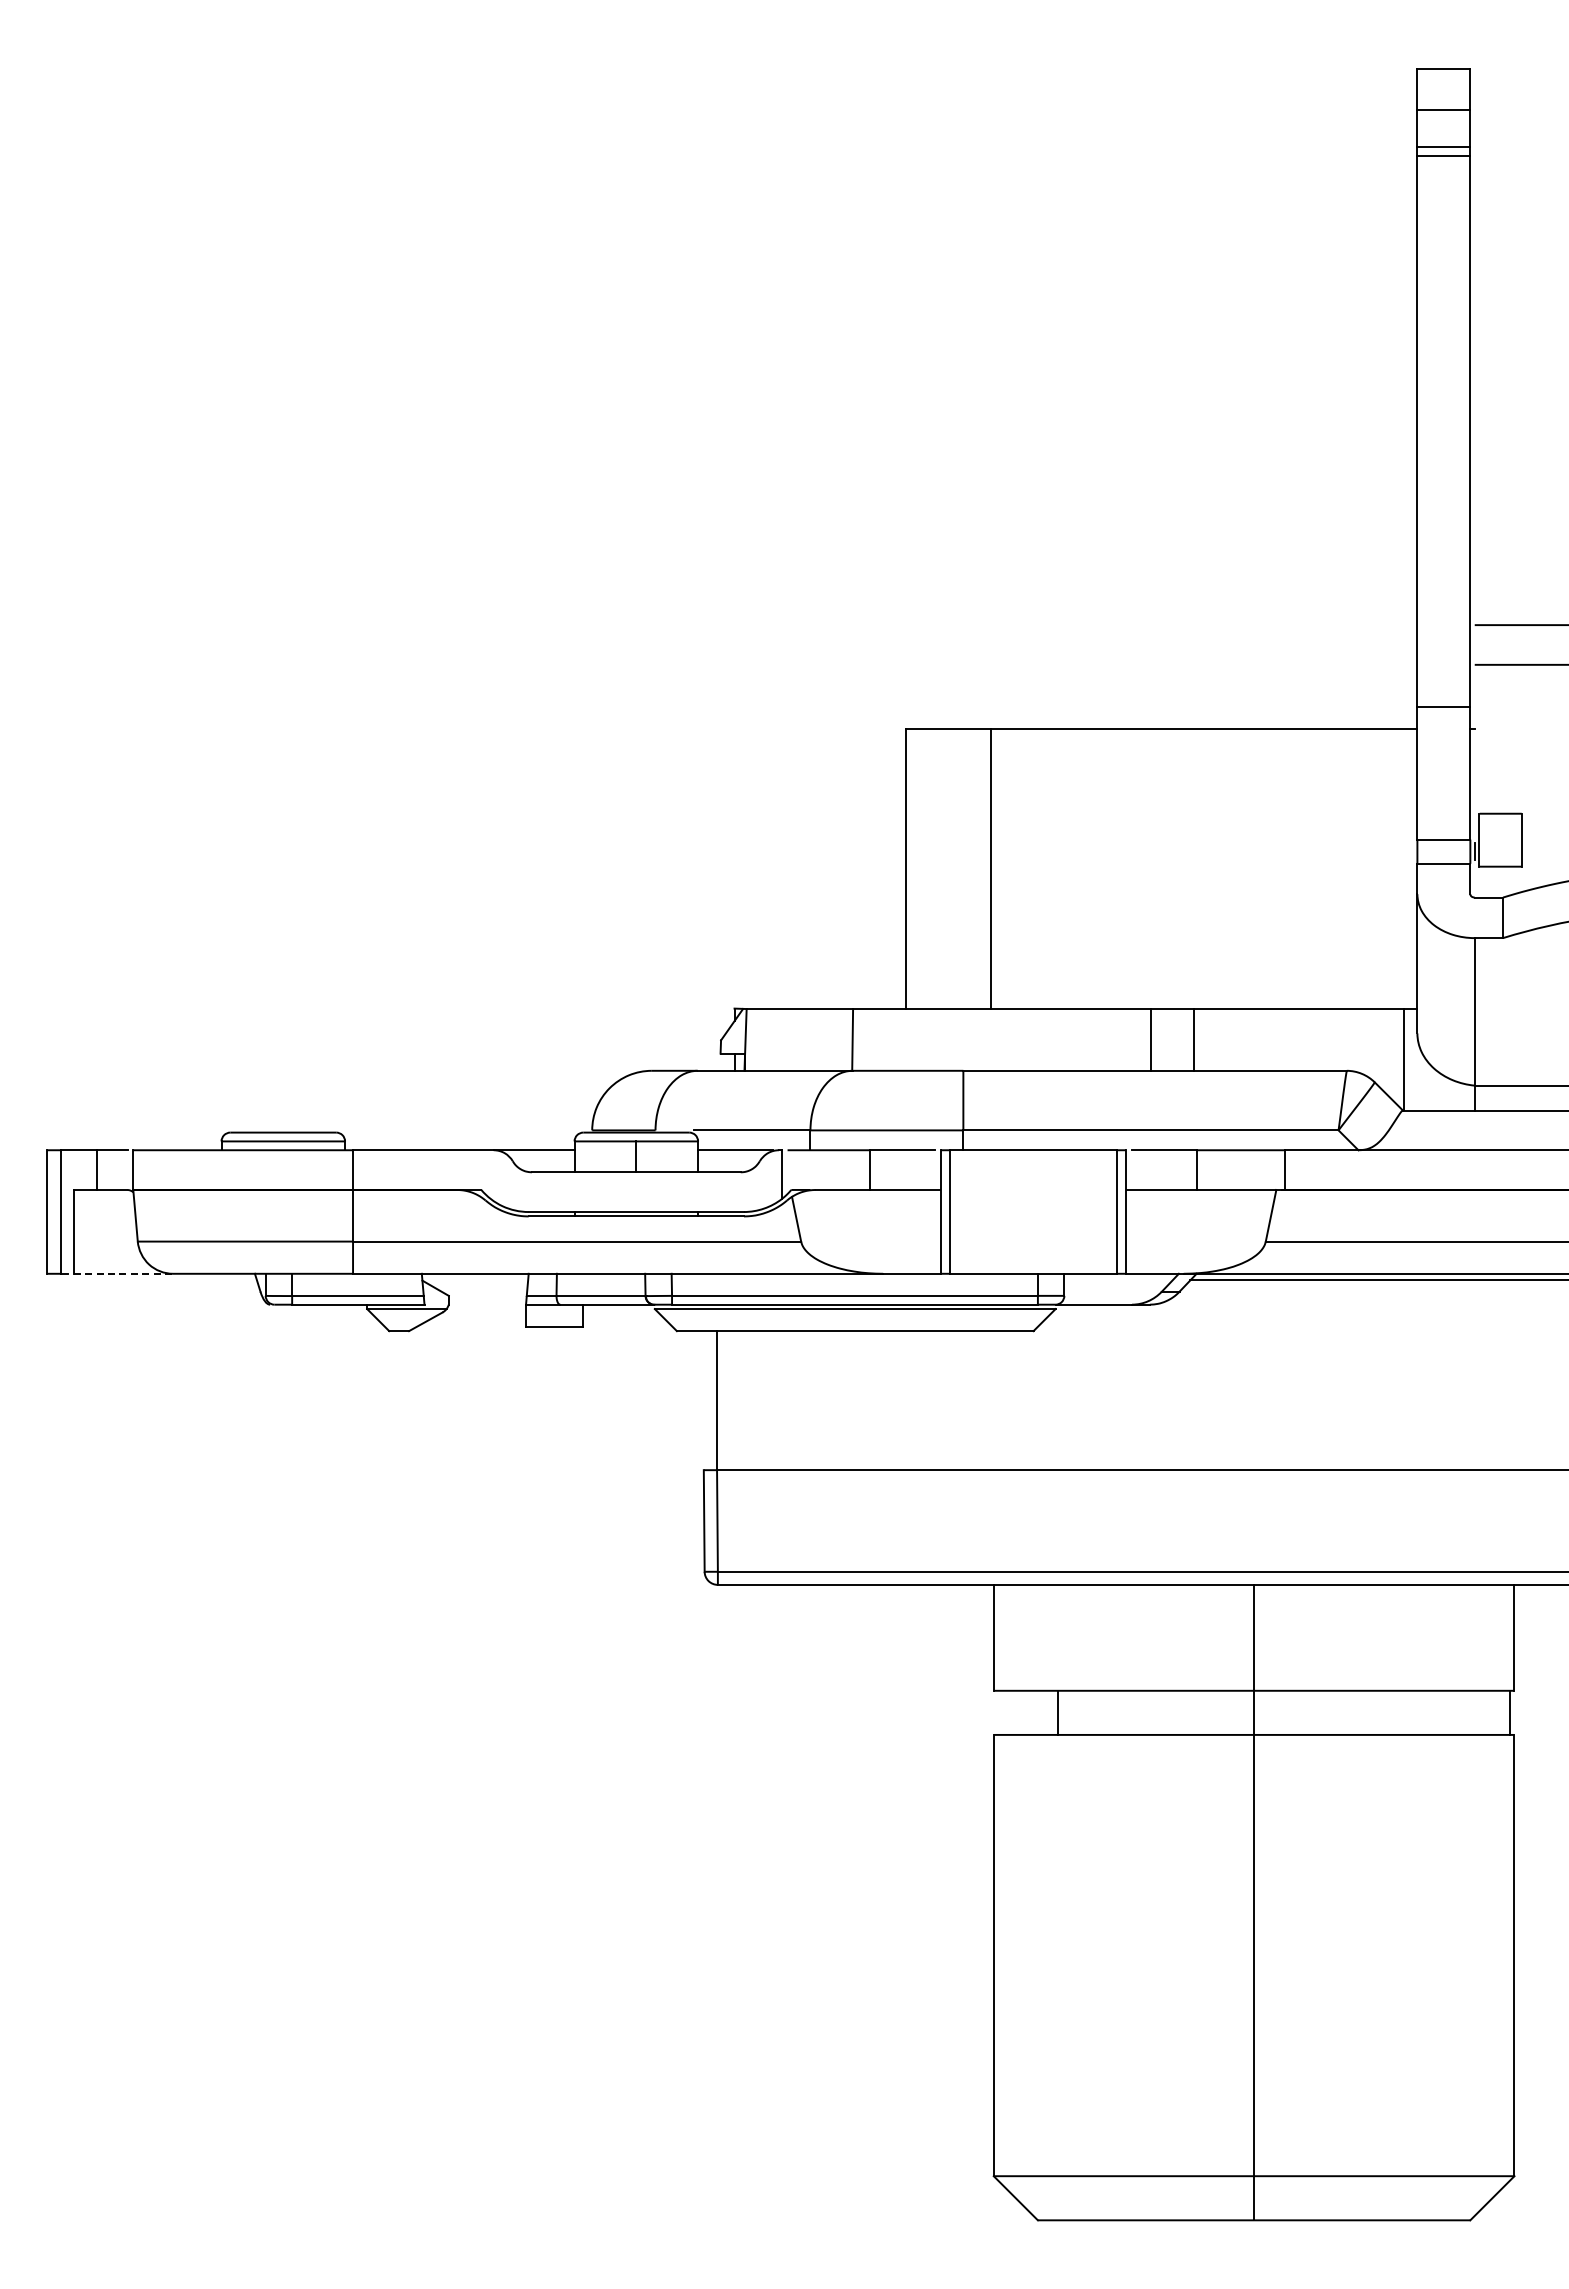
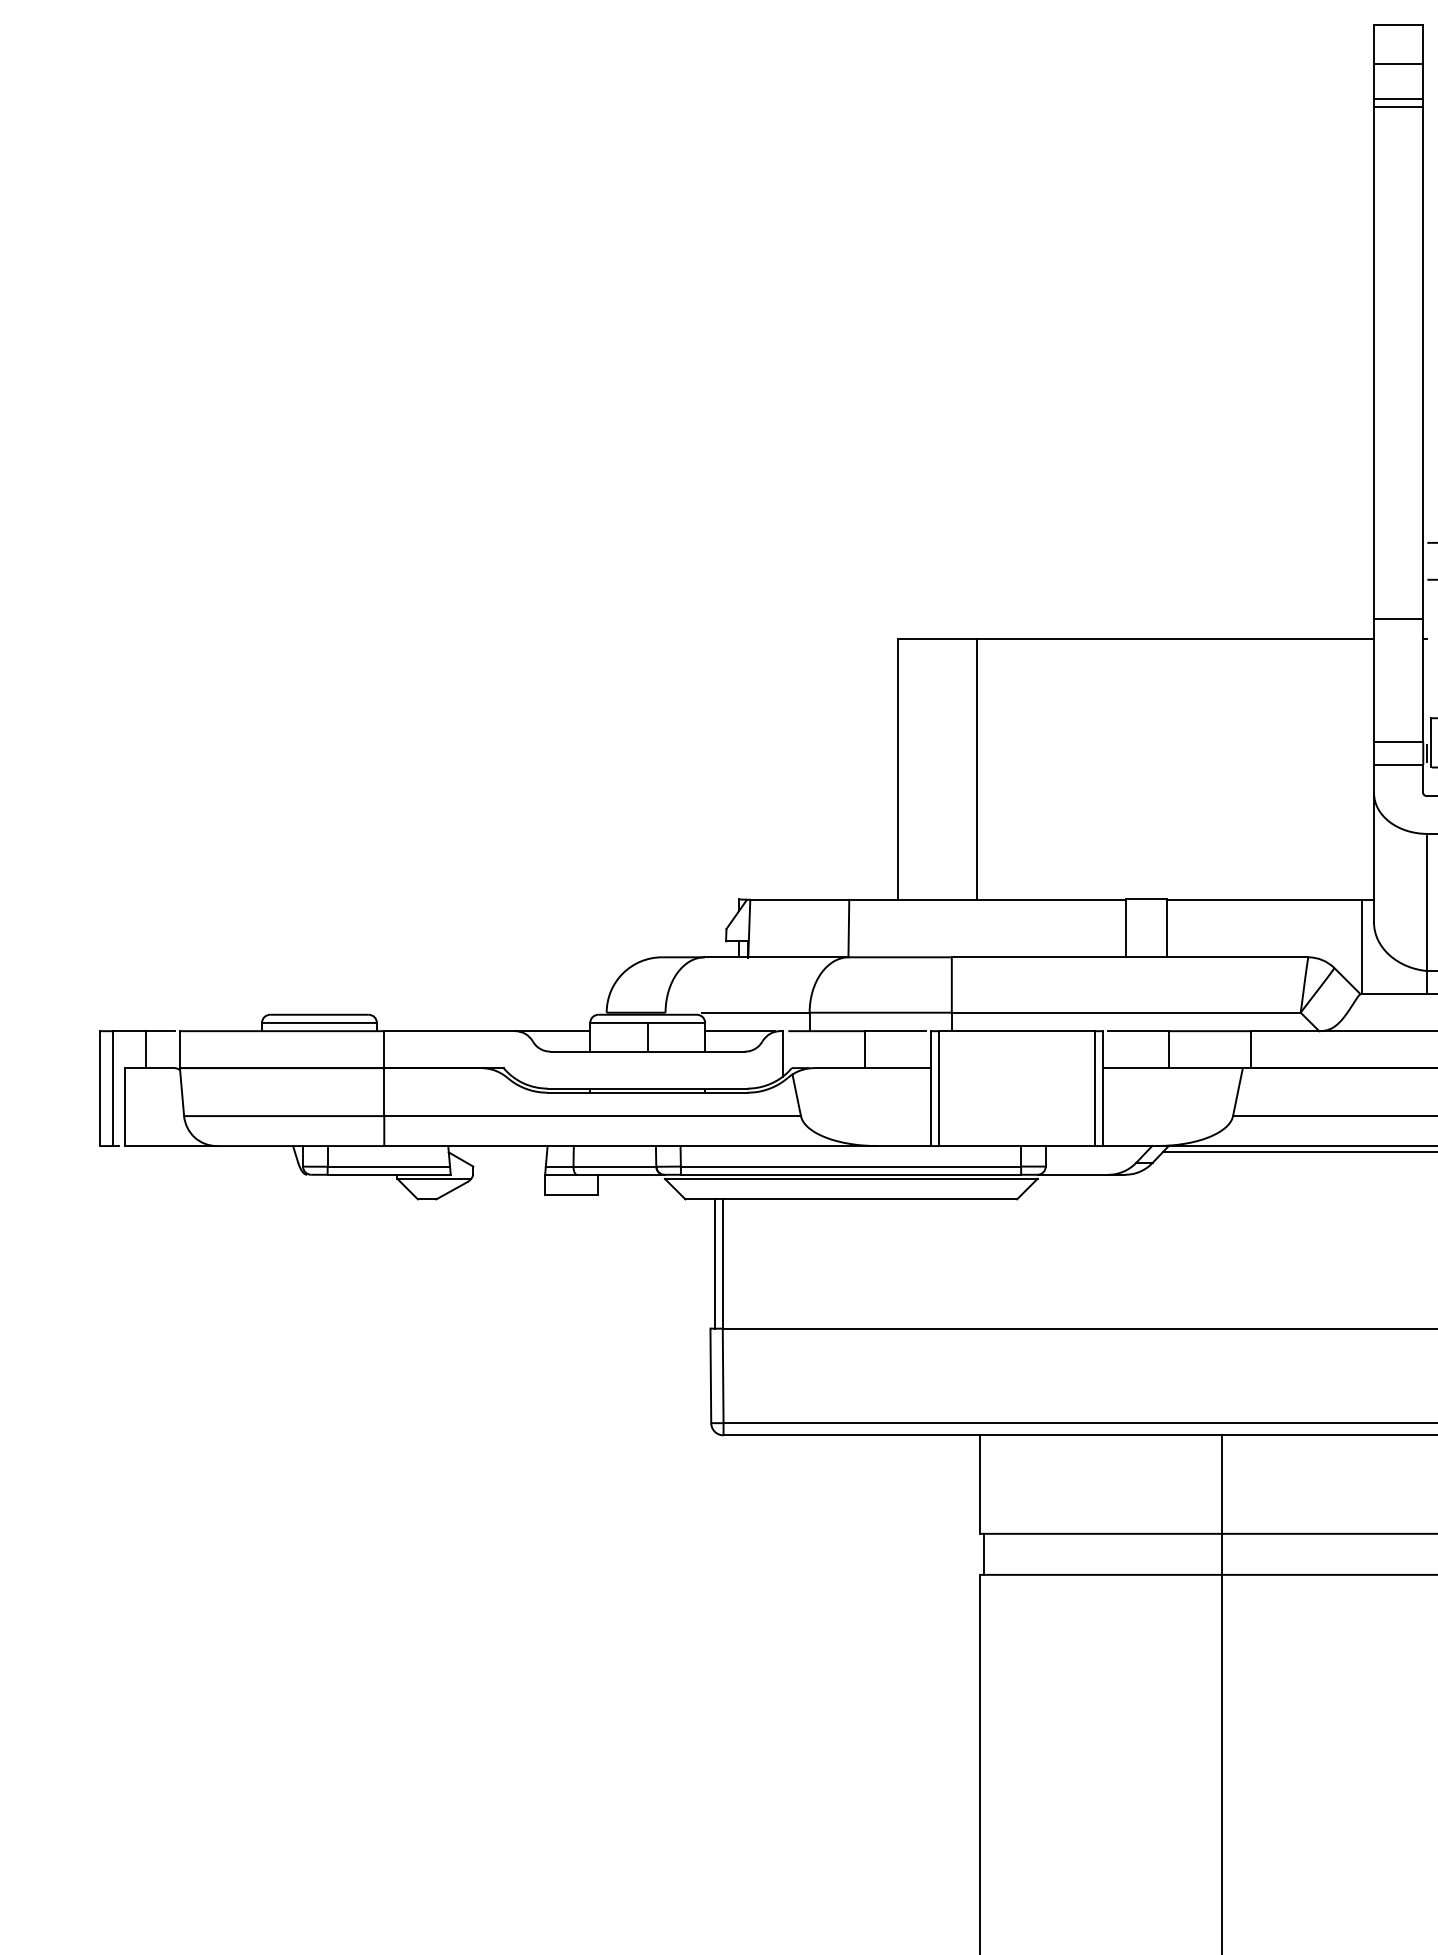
line: (123, 1273) -> (170, 1145), dashed -> solid
line: (708, 1400) -> (714, 1263), added
line: (1058, 1712) -> (984, 1554), moved

